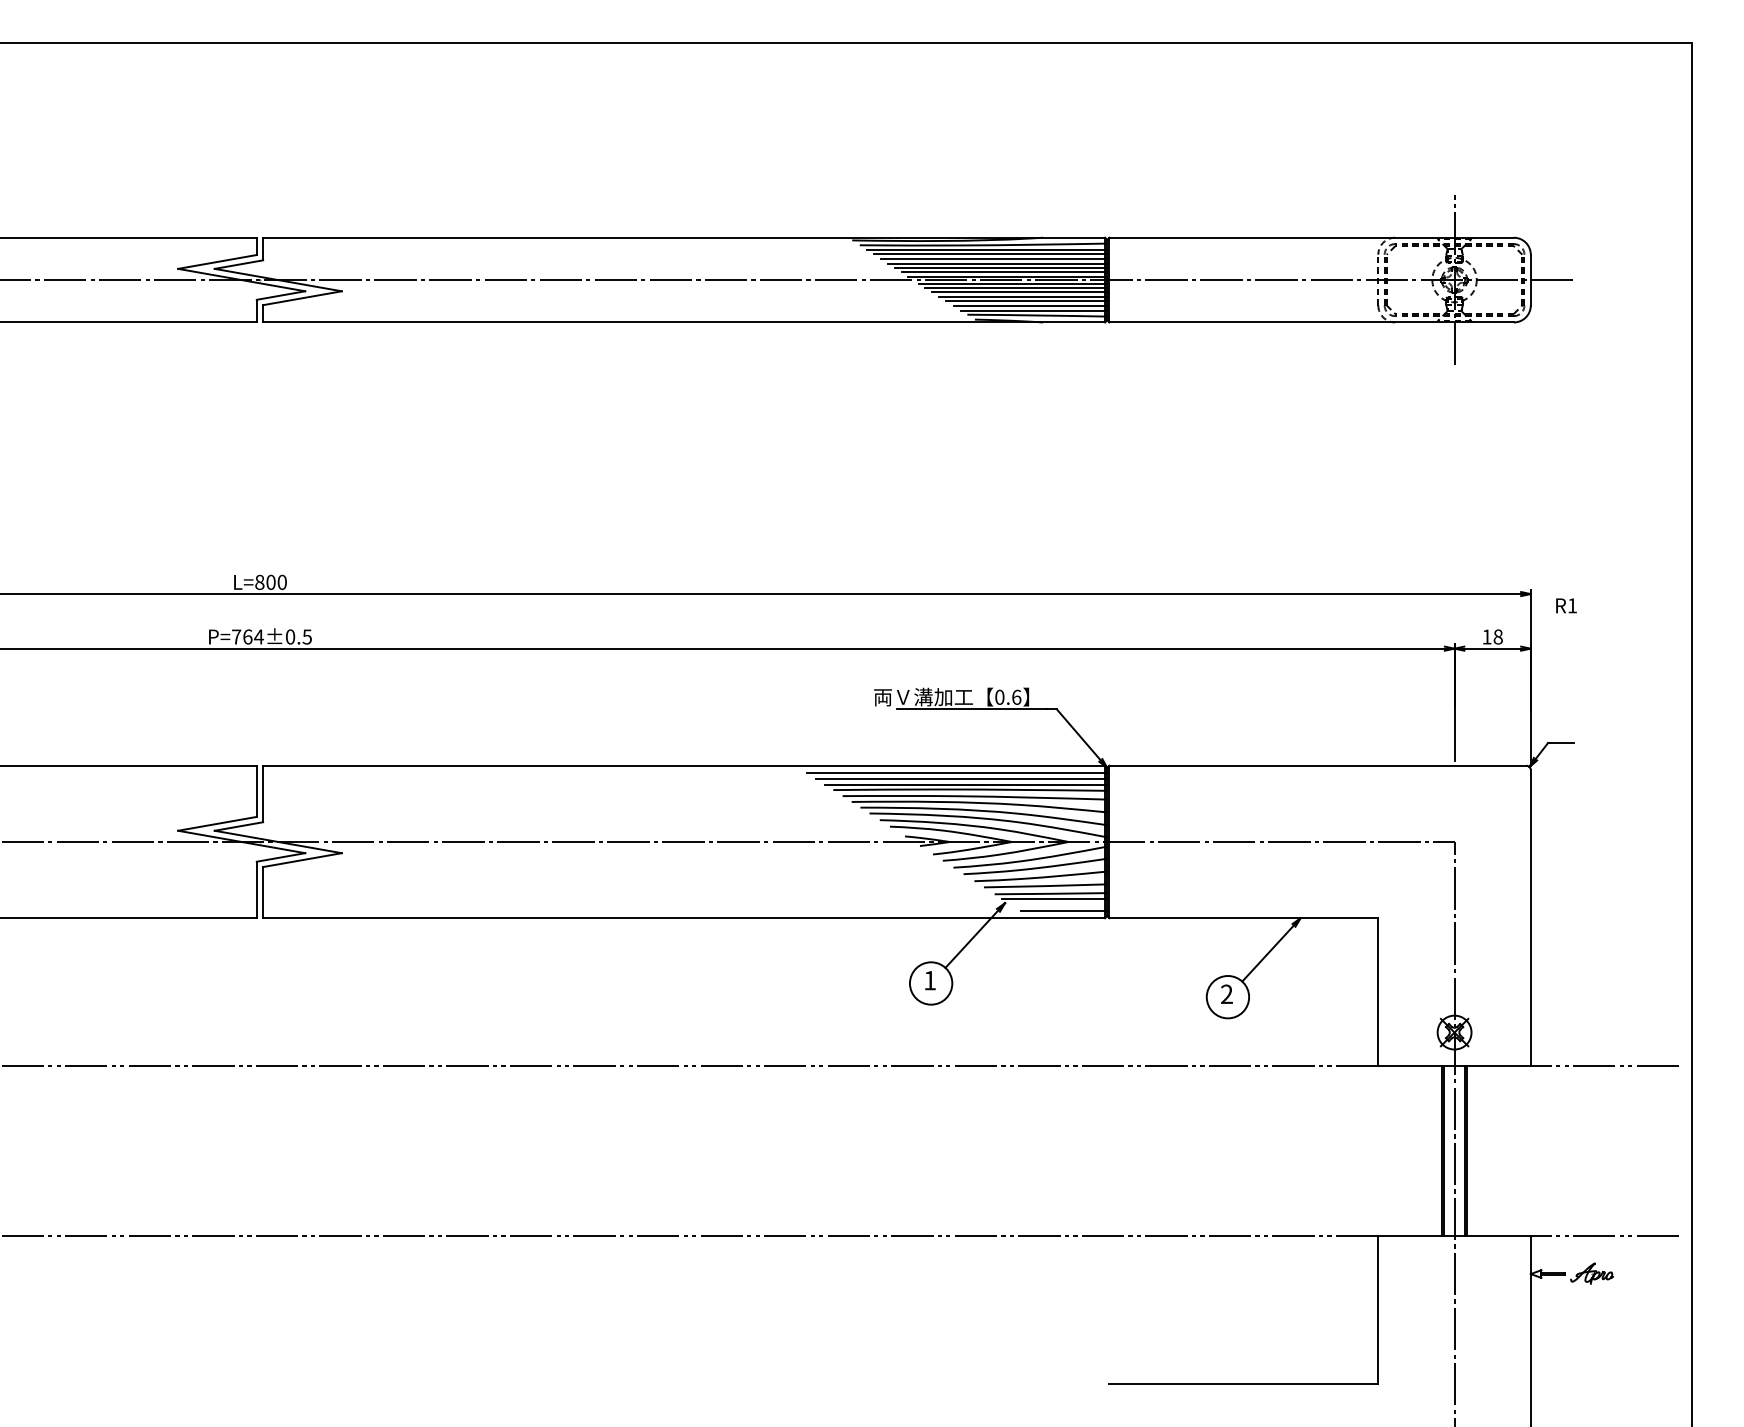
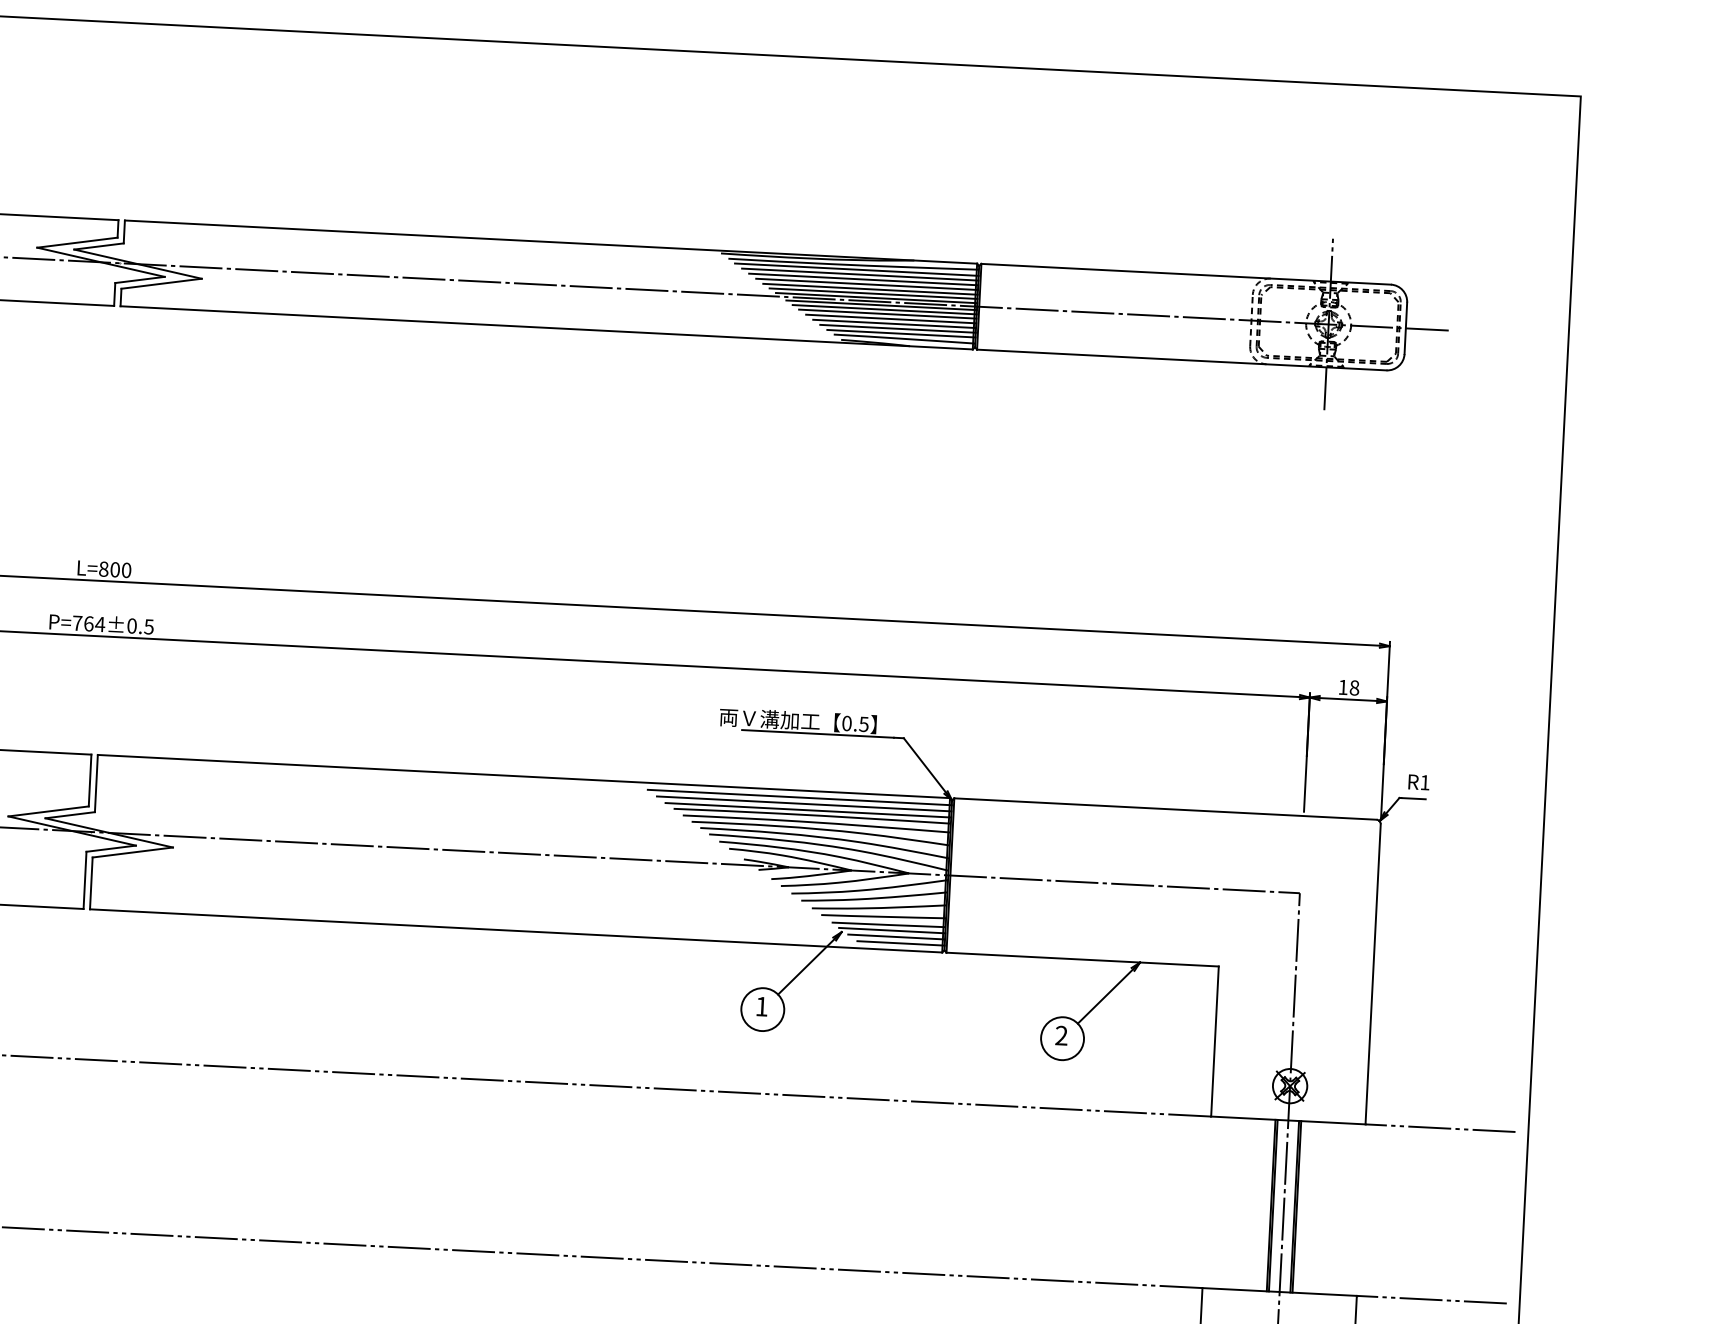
text: (1566, 605) -> (1419, 782), moved
text: (1016, 696) -> (863, 723), 0.6 -> 0.5
line: (1059, 905) -> (896, 937), added

